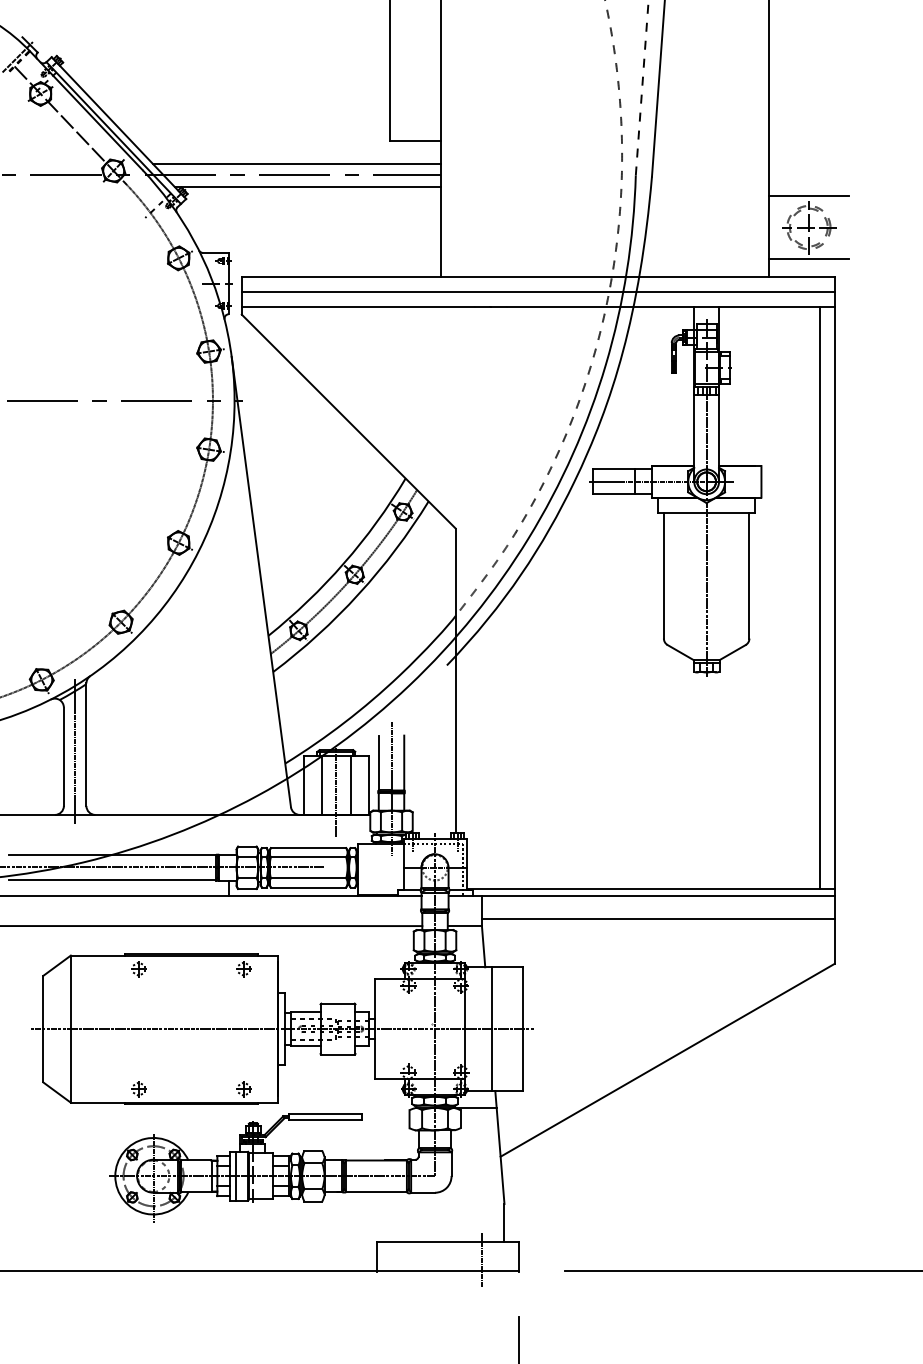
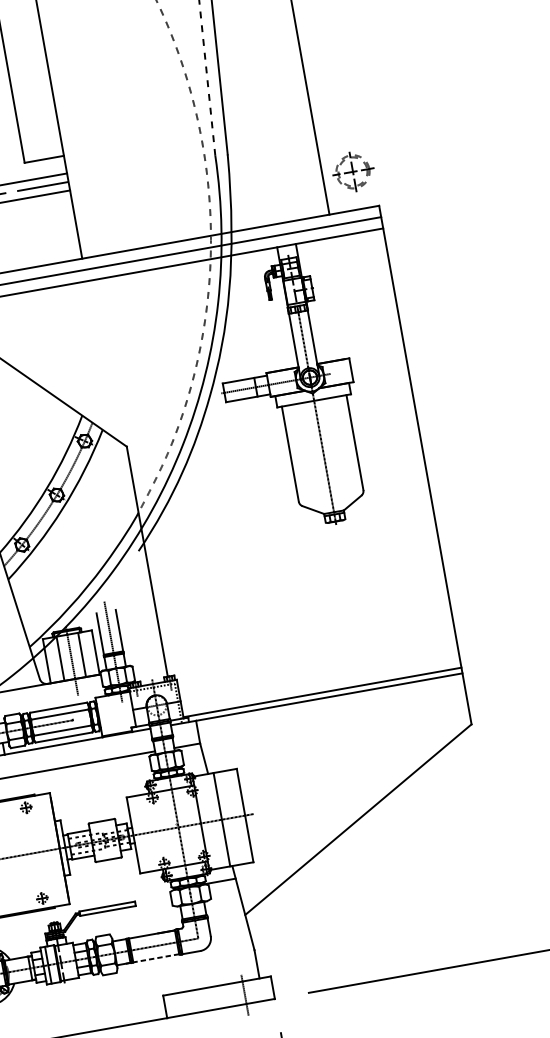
line: (808, 195) -> (348, 147), removed
line: (808, 259) -> (357, 196), removed
line: (819, 597) -> (410, 449), removed
line: (657, 918) -> (331, 713), removed
line: (376, 1192) -> (156, 958), solid -> dashed

